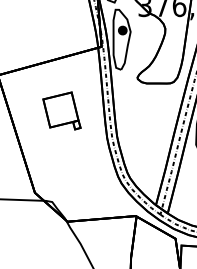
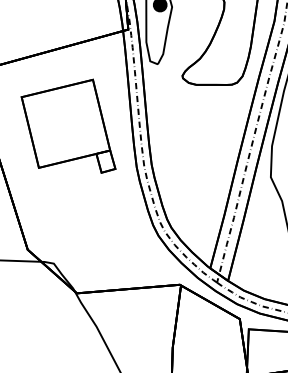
part: (61, 110) -> (67, 125), size x1.67

